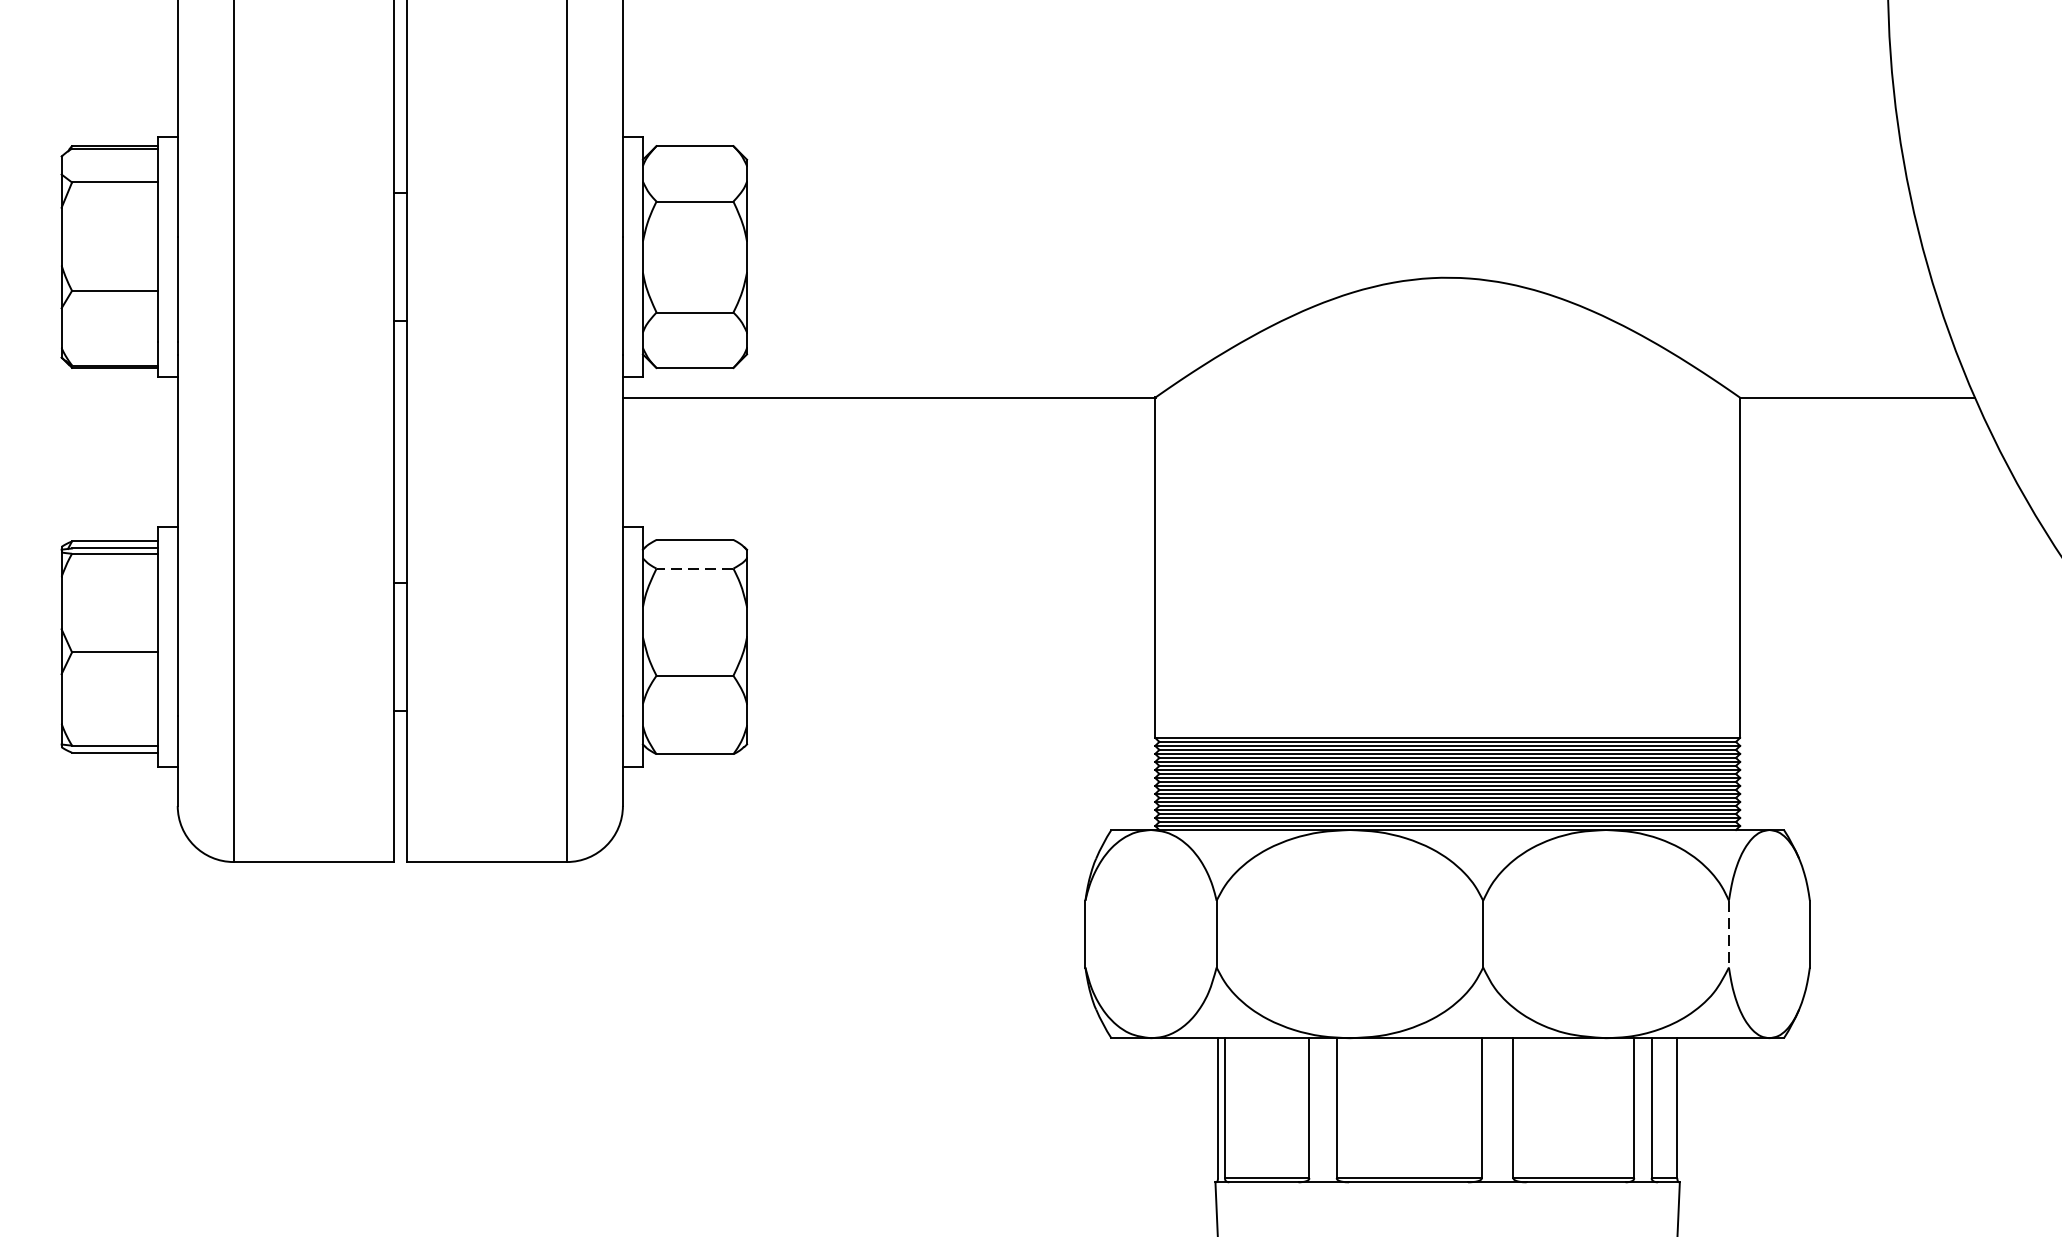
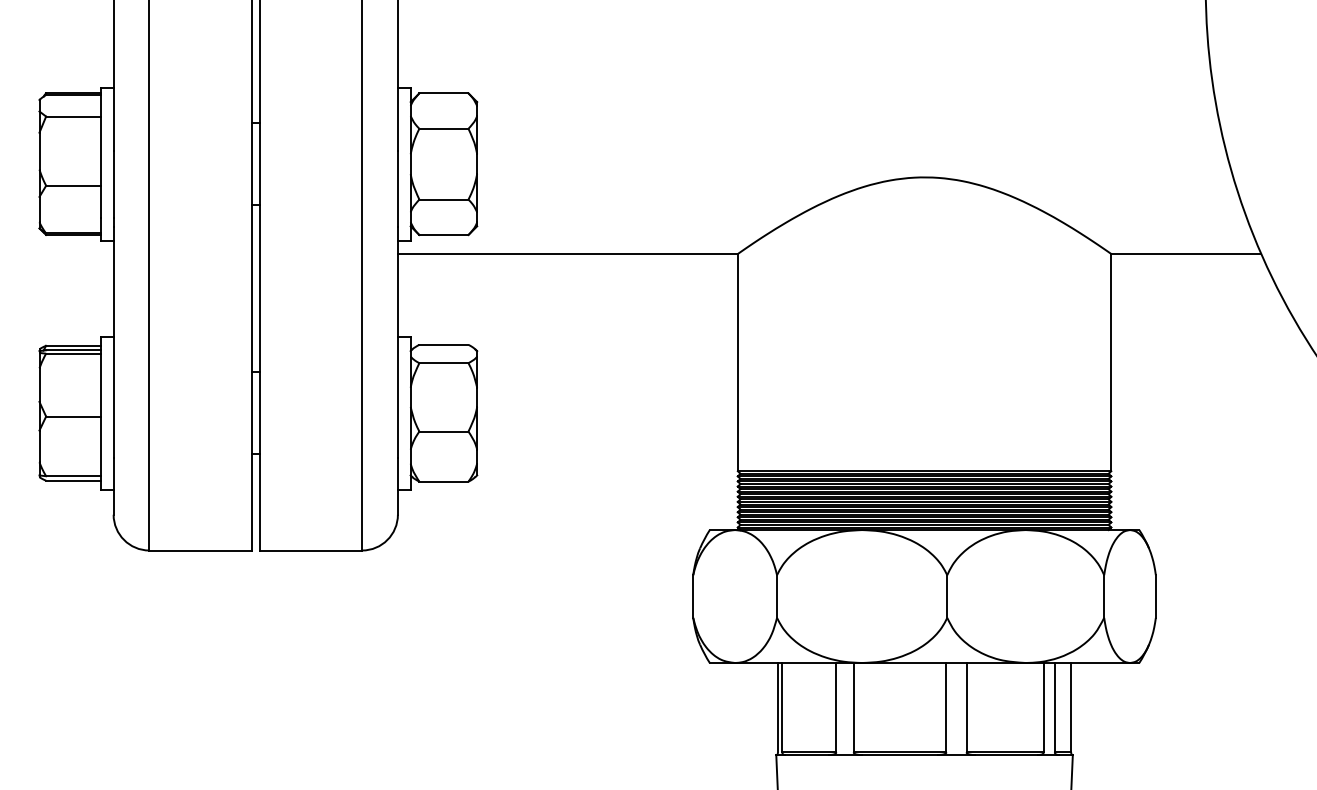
line: (694, 569) -> (443, 363), dashed -> solid
line: (1729, 935) -> (1104, 597), dashed -> solid

